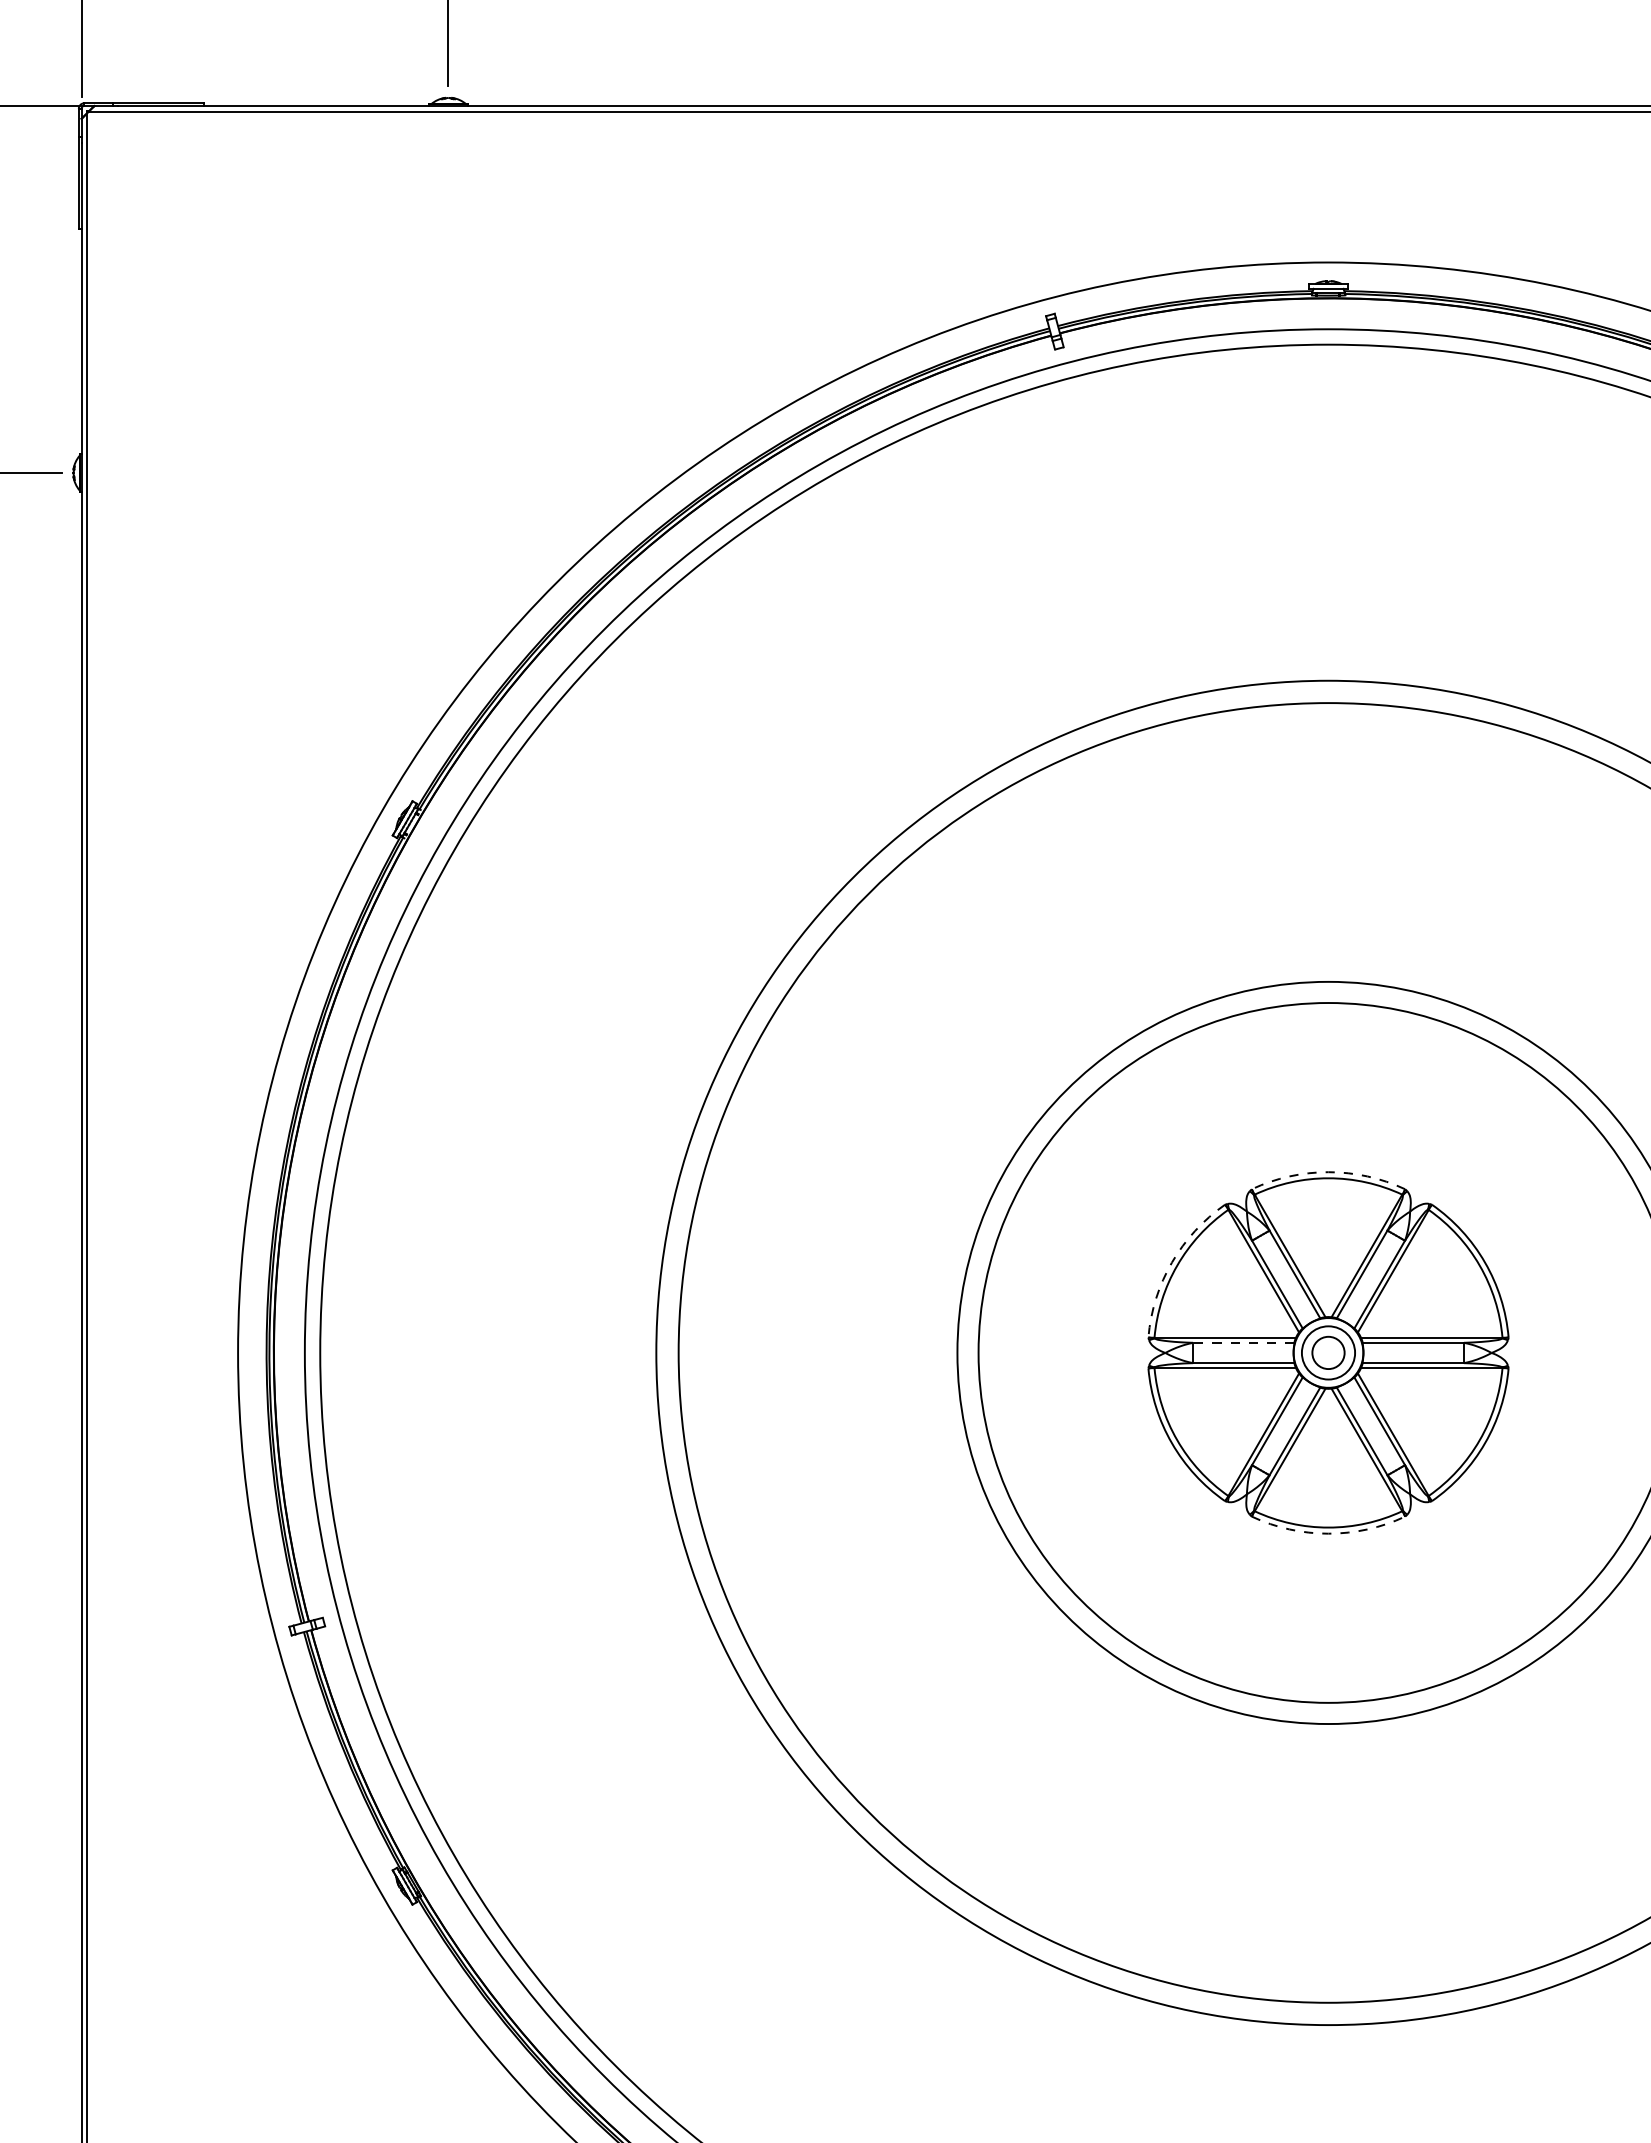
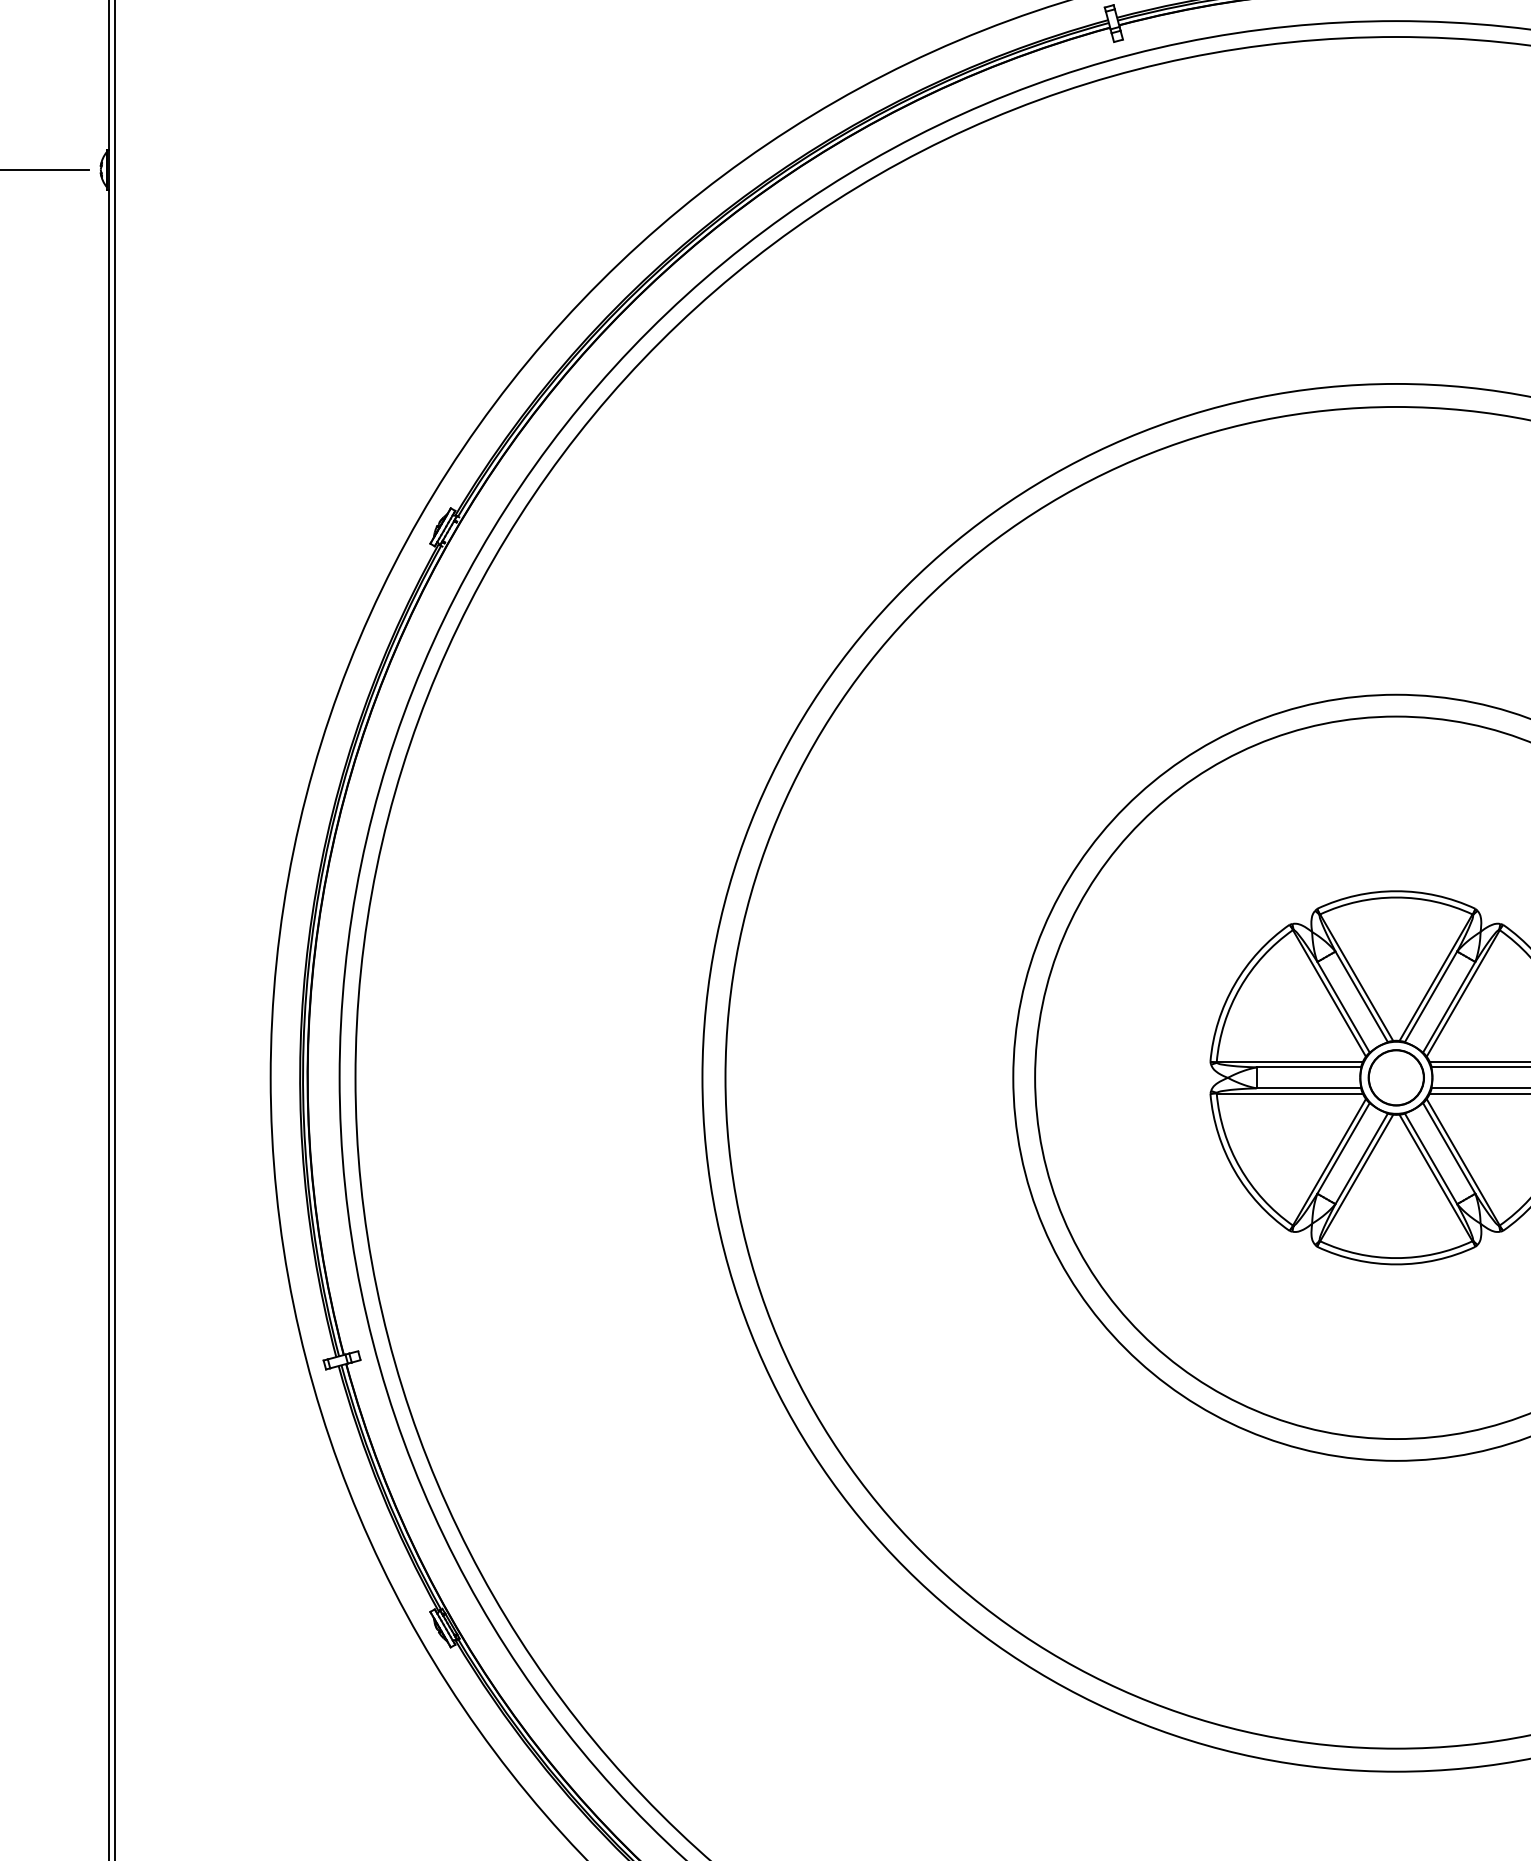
arc: (1328, 1172) -> (1396, 891), dashed -> solid
arc: (1171, 1262) -> (1234, 984), dashed -> solid
line: (1243, 1342) -> (1308, 1067), dashed -> solid
circle: (1328, 1352) -> (1396, 1077), size x1.67
arc: (1328, 1533) -> (1396, 1264), dashed -> solid

